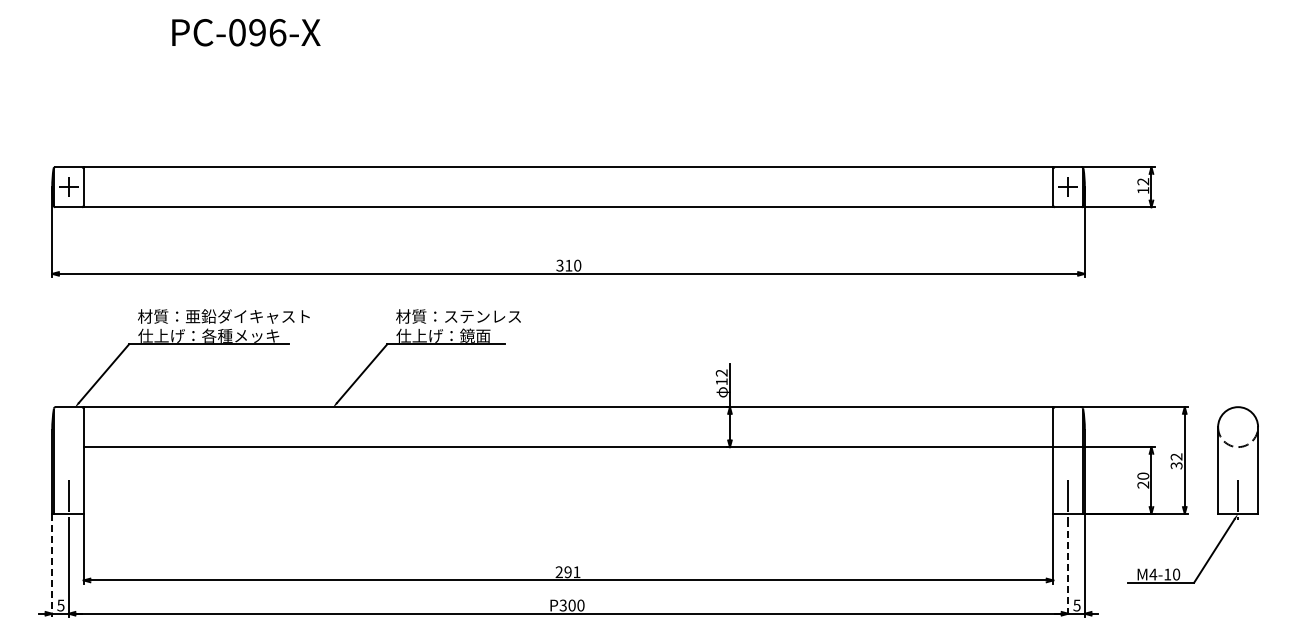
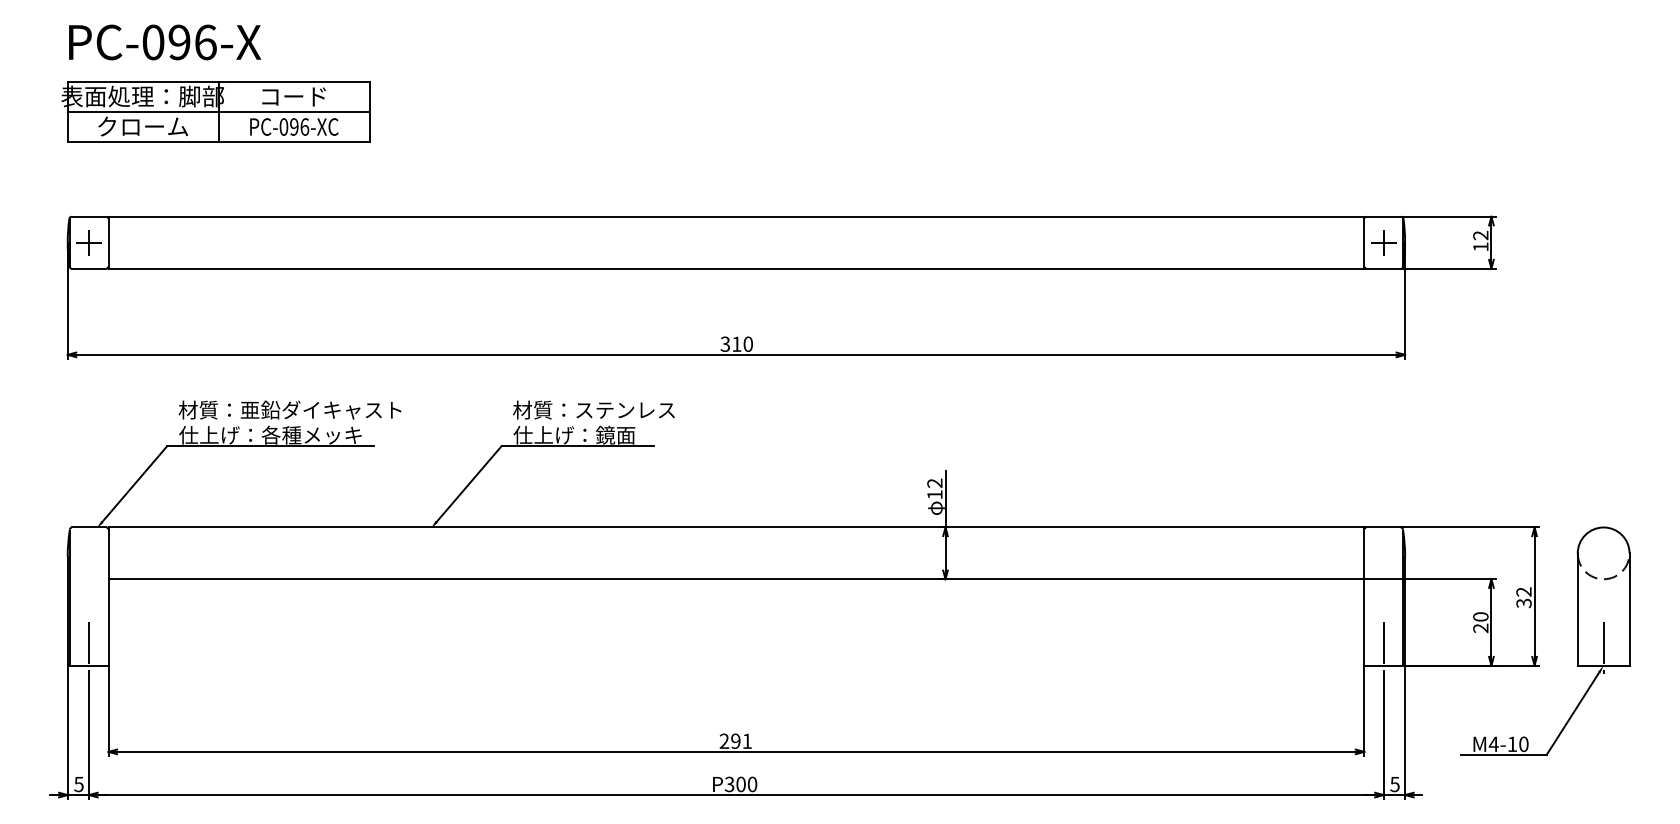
text: (246, 32) -> (165, 42), moved
part: (166, 86) -> (215, 112), added
line: (52, 565) -> (68, 732), dashed -> solid
line: (1068, 569) -> (1383, 737), dashed -> solid

